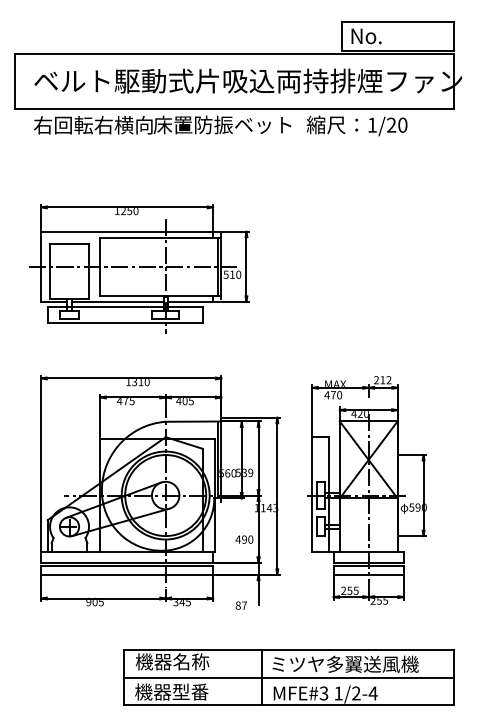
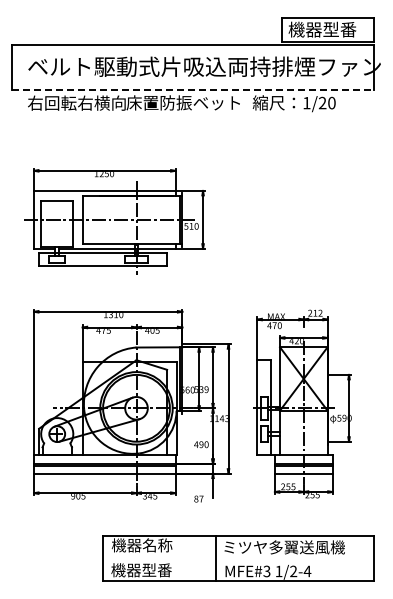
text: (391, 35) -> (322, 29), No. -> 機器型番
line: (234, 108) -> (193, 89), solid -> dashed
line: (289, 677) -> (238, 558), removed

